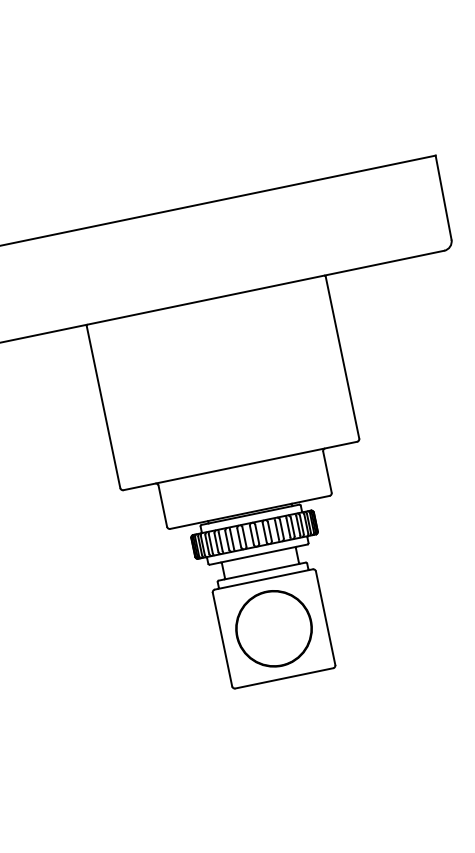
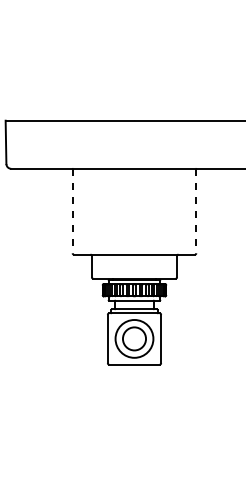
line: (342, 357) -> (196, 211), solid -> dashed
line: (103, 407) -> (72, 211), solid -> dashed
circle: (273, 627) -> (134, 338), size x0.6

